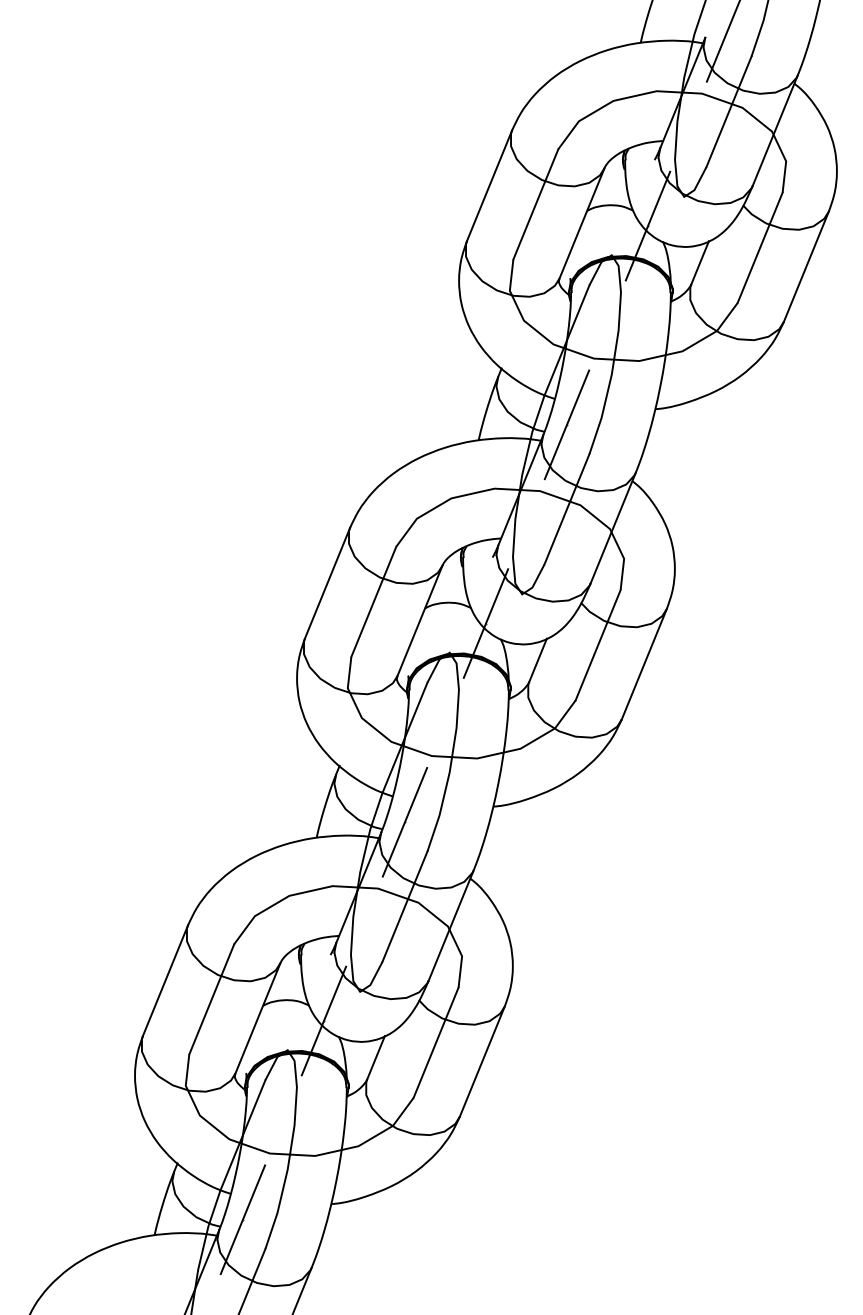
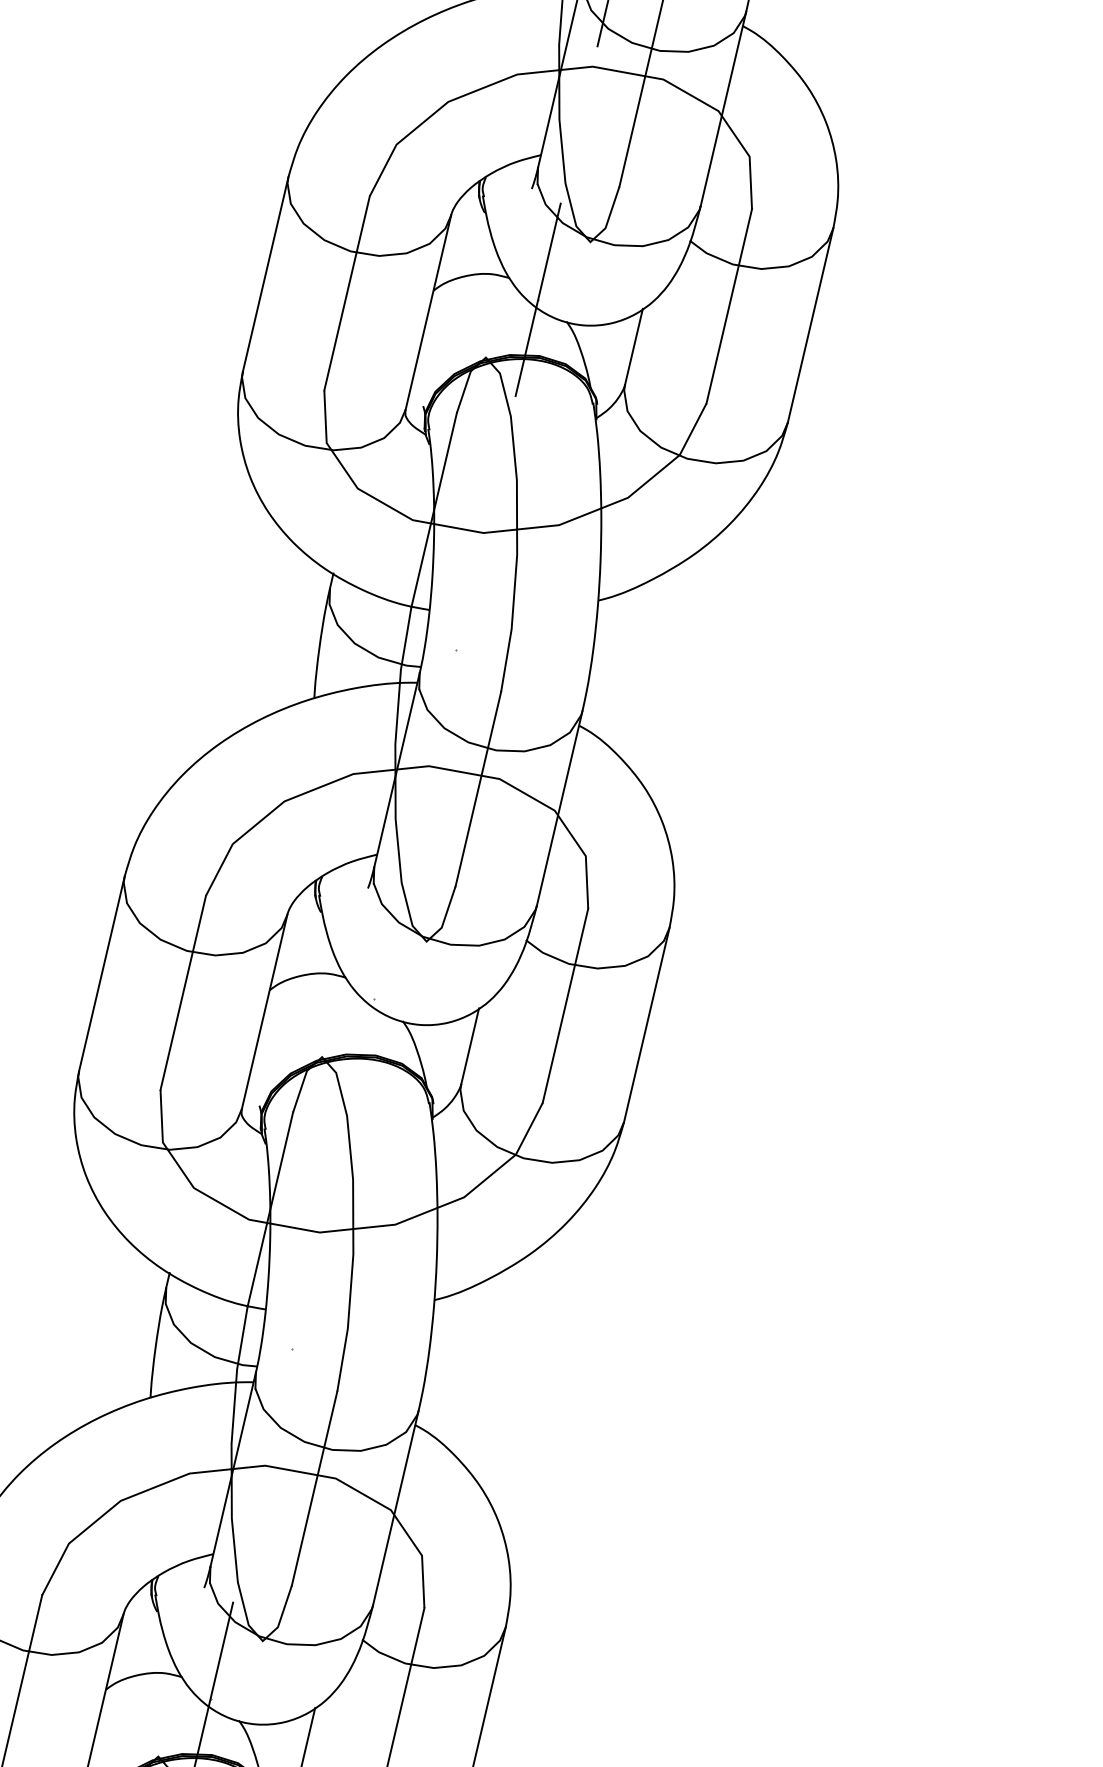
line: (566, 424) -> (455, 649), removed
line: (485, 623) -> (373, 999), removed
line: (404, 822) -> (291, 1349), removed

